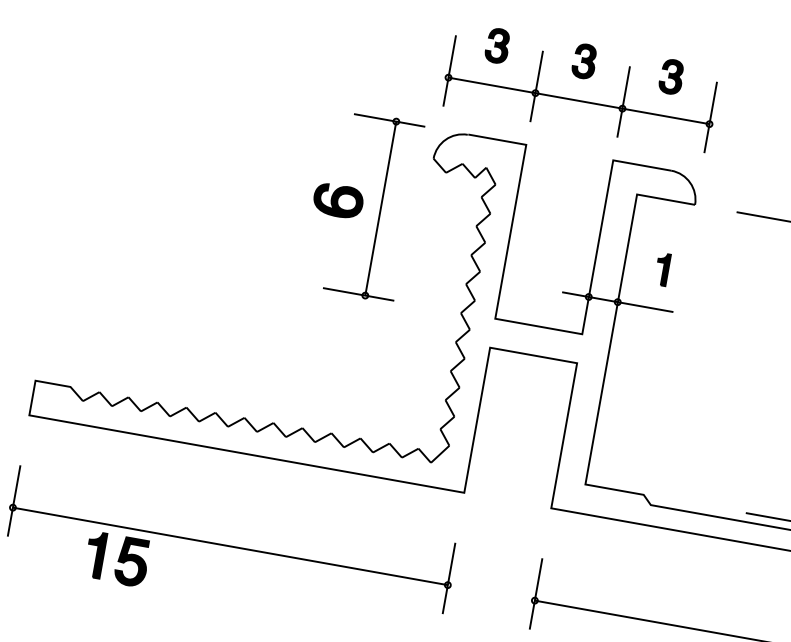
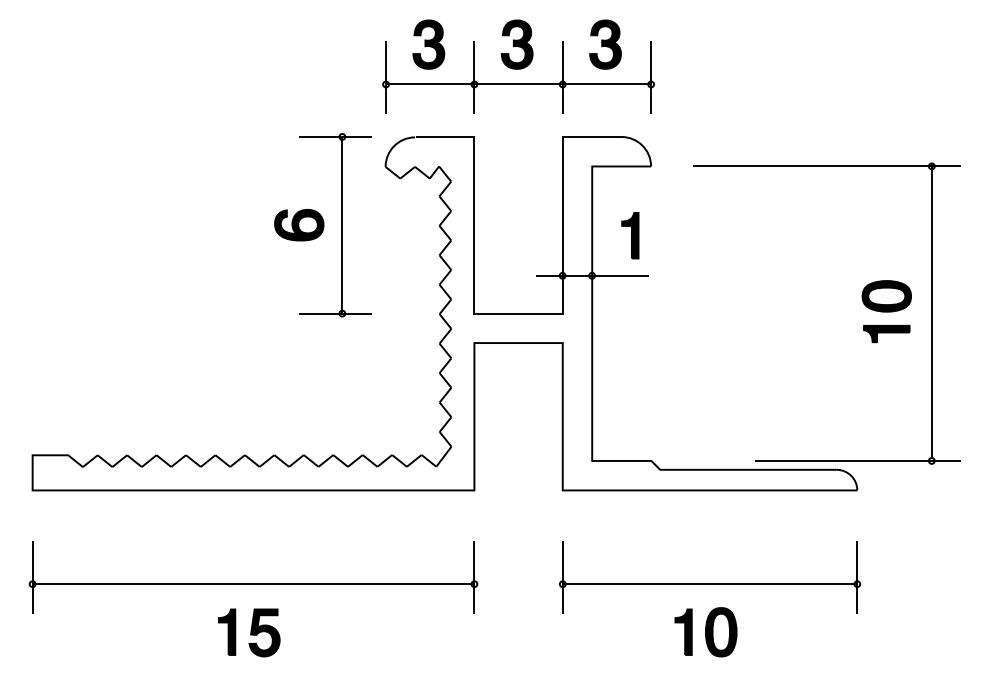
part: (497, 45) -> (428, 44), size x1.43
part: (583, 61) -> (516, 44), size x1.43
part: (671, 76) -> (605, 44), size x1.43
part: (662, 269) -> (630, 235), size x1.43
part: (117, 559) -> (249, 632), moved

